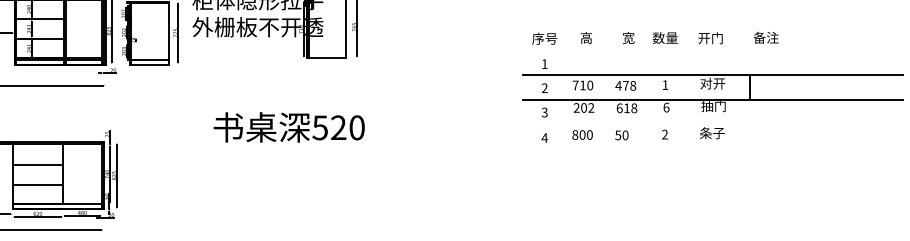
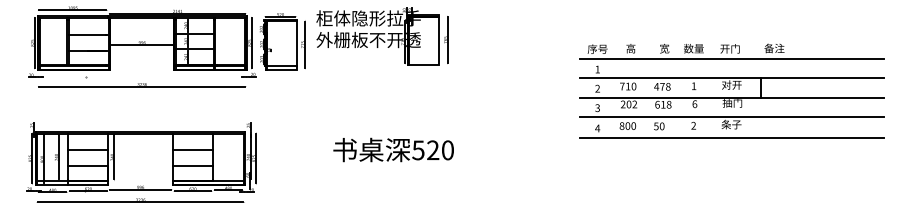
line: (712, 51) -> (731, 59), added
line: (712, 124) -> (731, 117), added
text: (289, 126) -> (393, 149), moved
line: (712, 149) -> (731, 137), added

